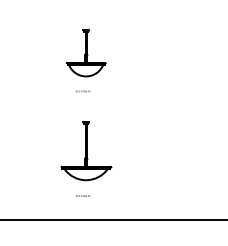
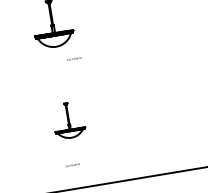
text: (83, 91) -> (74, 58), moved
part: (86, 151) -> (68, 120), size x0.6

